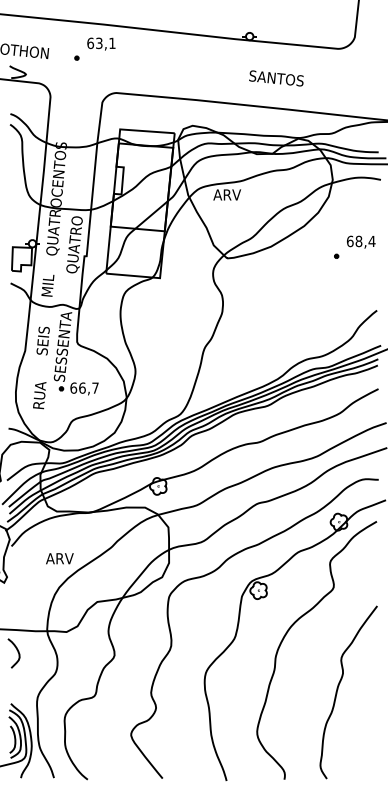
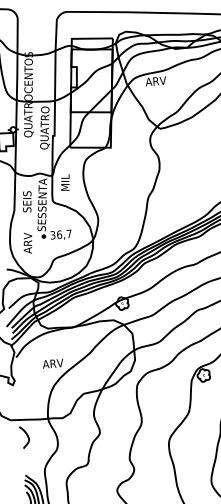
text: (47, 285) -> (65, 182), moved
text: (73, 387) -> (52, 234), 66,7 -> 36,7
text: (39, 395) -> (27, 242), RUA -> ARV

